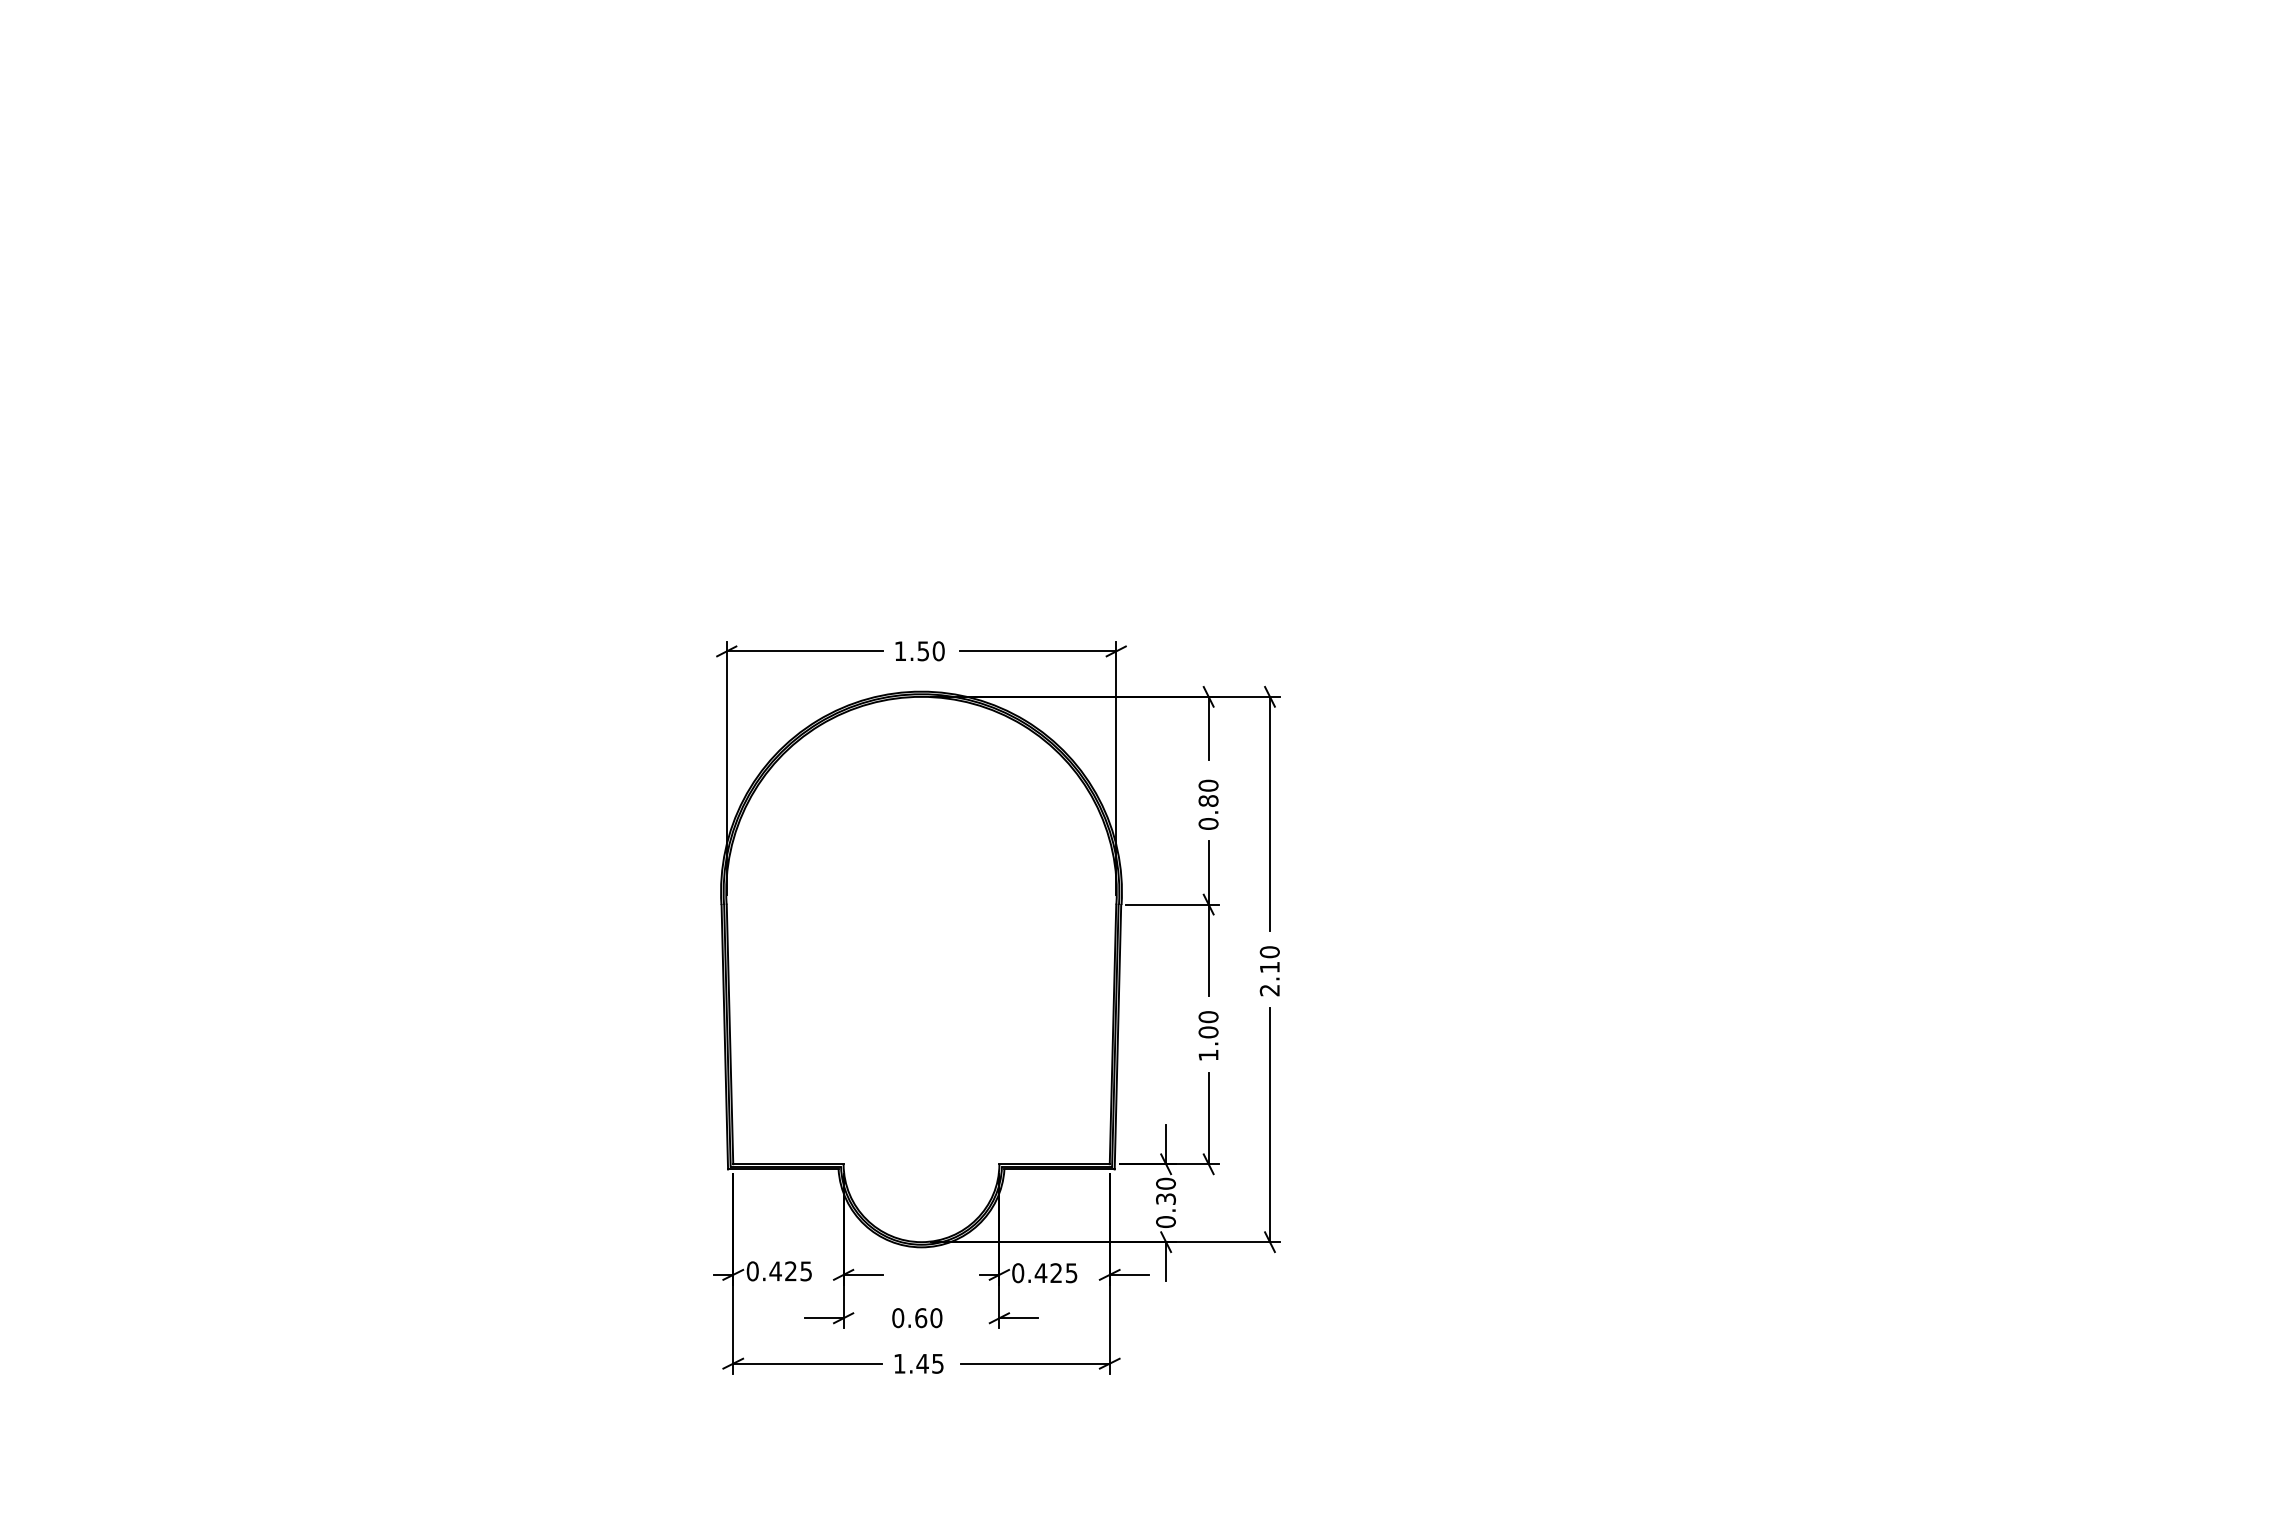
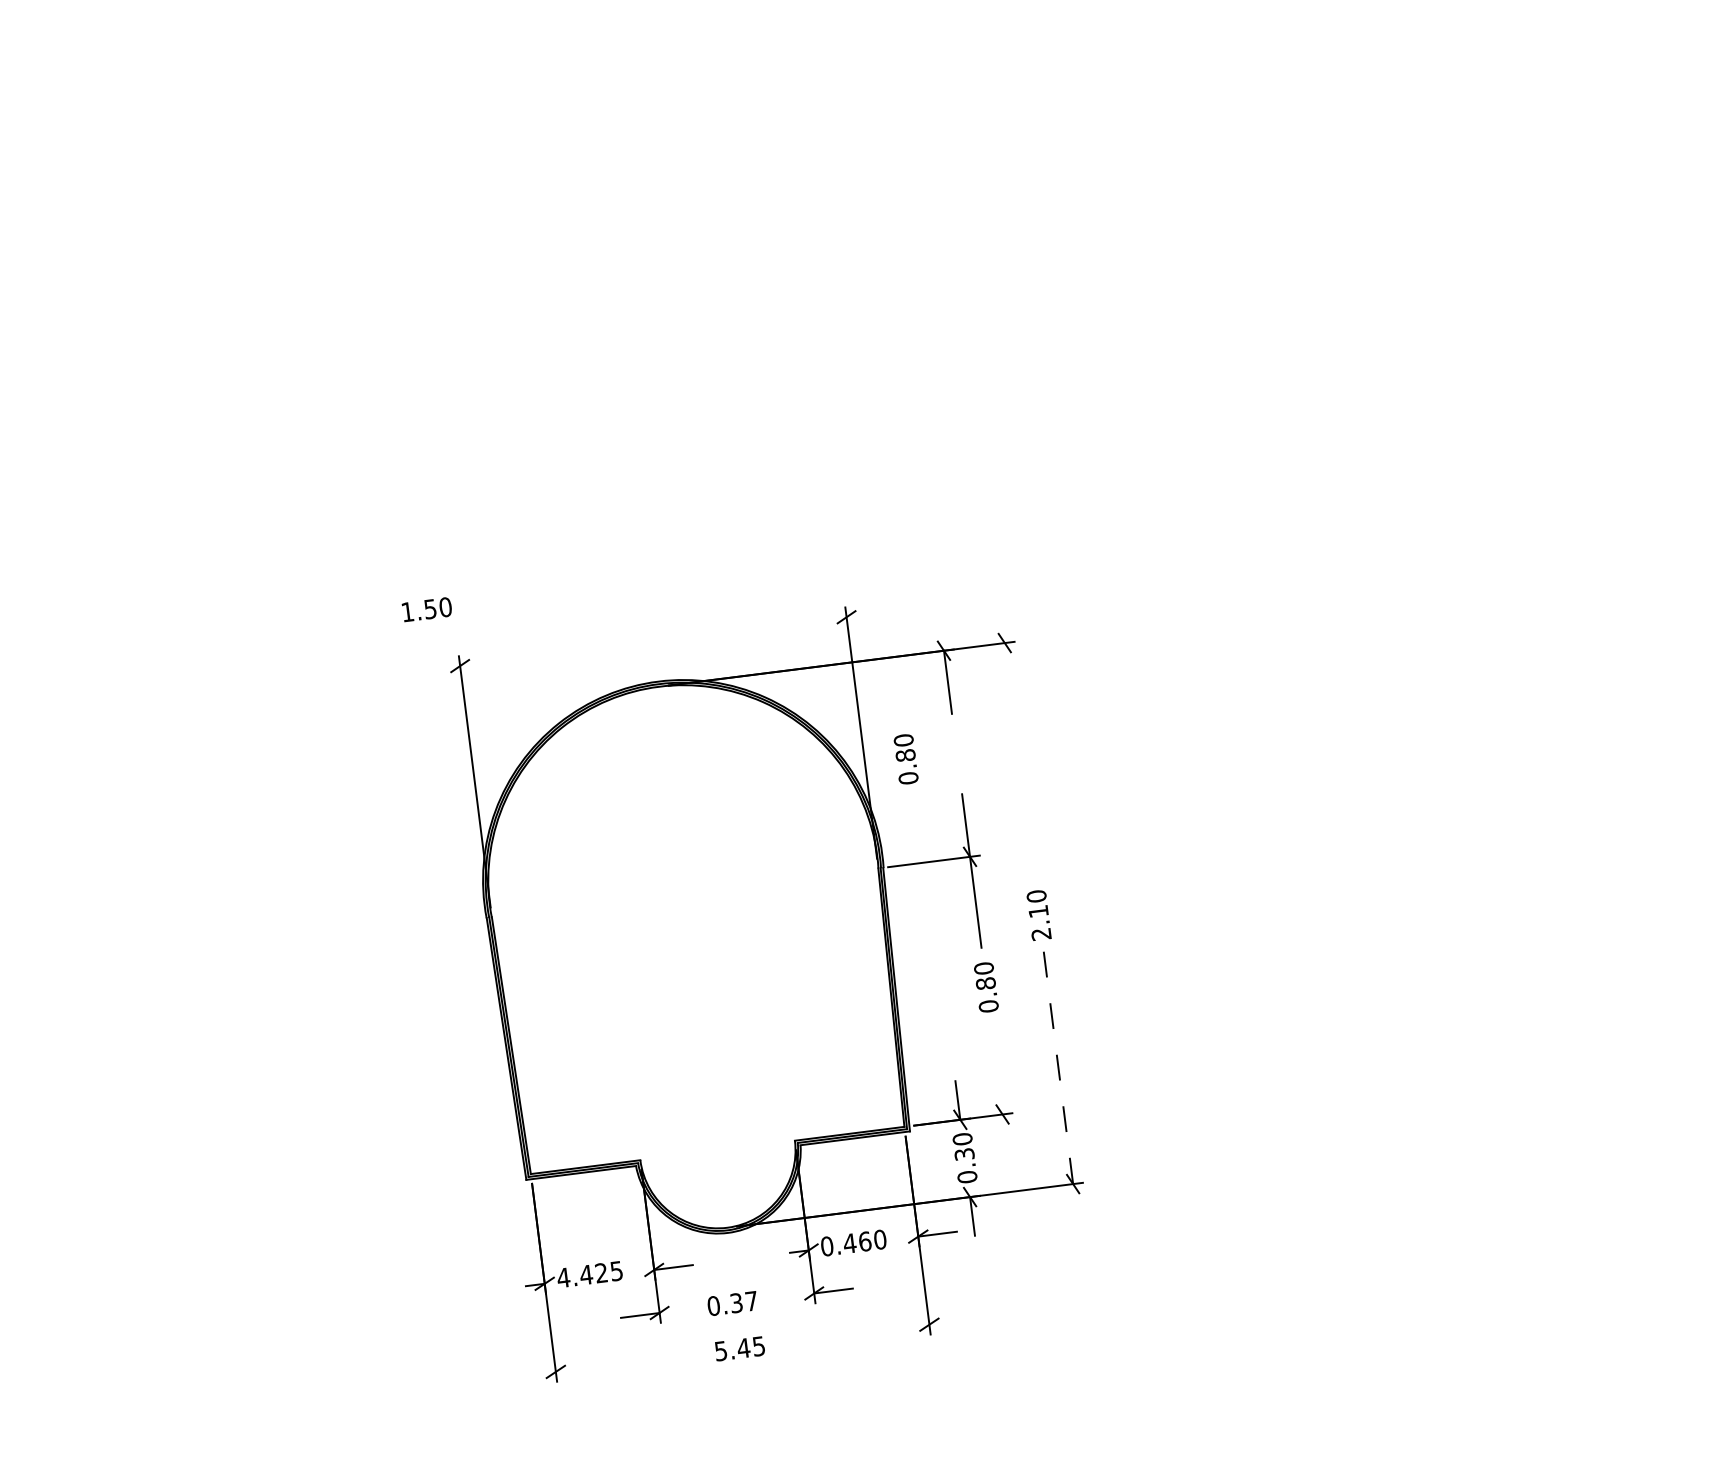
line: (804, 651) -> (537, 656), removed
text: (919, 651) -> (426, 609), moved
line: (1037, 651) -> (768, 627), removed
text: (1208, 804) -> (906, 759), moved
line: (1269, 813) -> (1018, 758), removed
text: (1208, 1043) -> (987, 994), 1.00 -> 0.80
line: (1208, 1118) -> (996, 1069), removed
line: (1269, 1125) -> (1058, 1068), solid -> dashed
text: (752, 1271) -> (563, 1278), 0.425 -> 4.425
text: (1063, 1273) -> (872, 1241), 0.425 -> 0.460
text: (928, 1318) -> (743, 1302), 0.60 -> 0.37
line: (807, 1363) -> (629, 1362), removed
text: (899, 1363) -> (720, 1350), 1.45 -> 5.45
line: (1034, 1363) -> (854, 1333), removed

